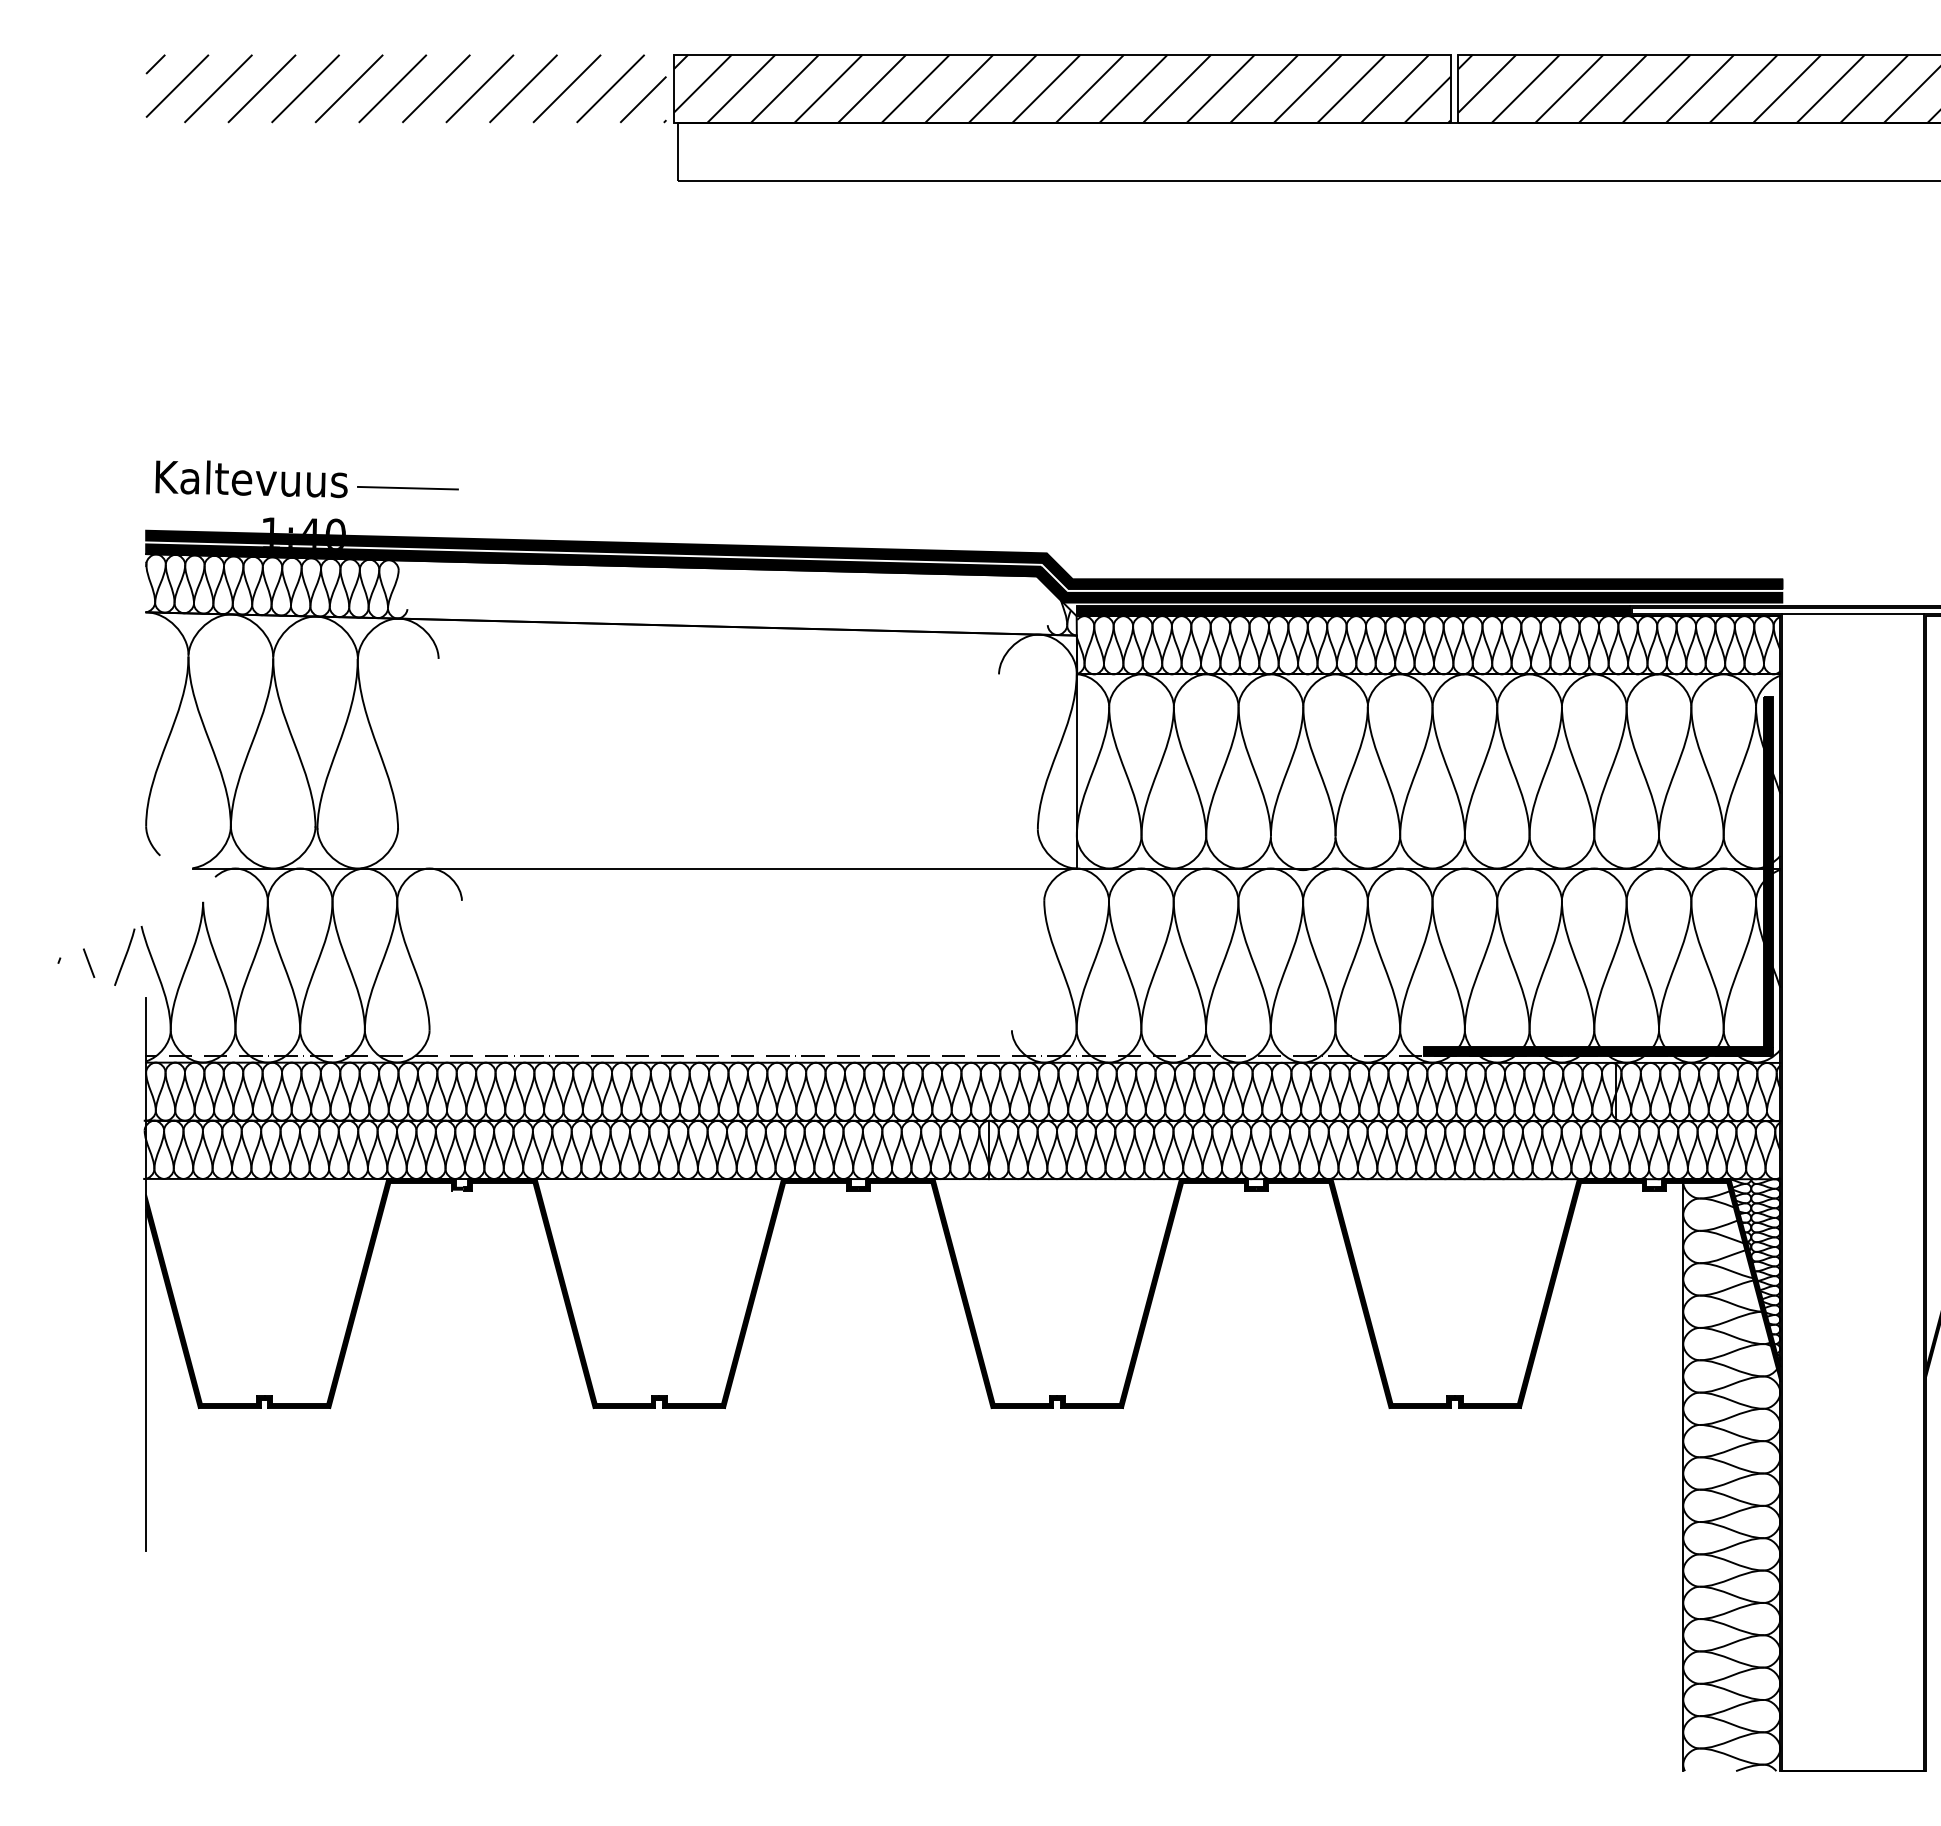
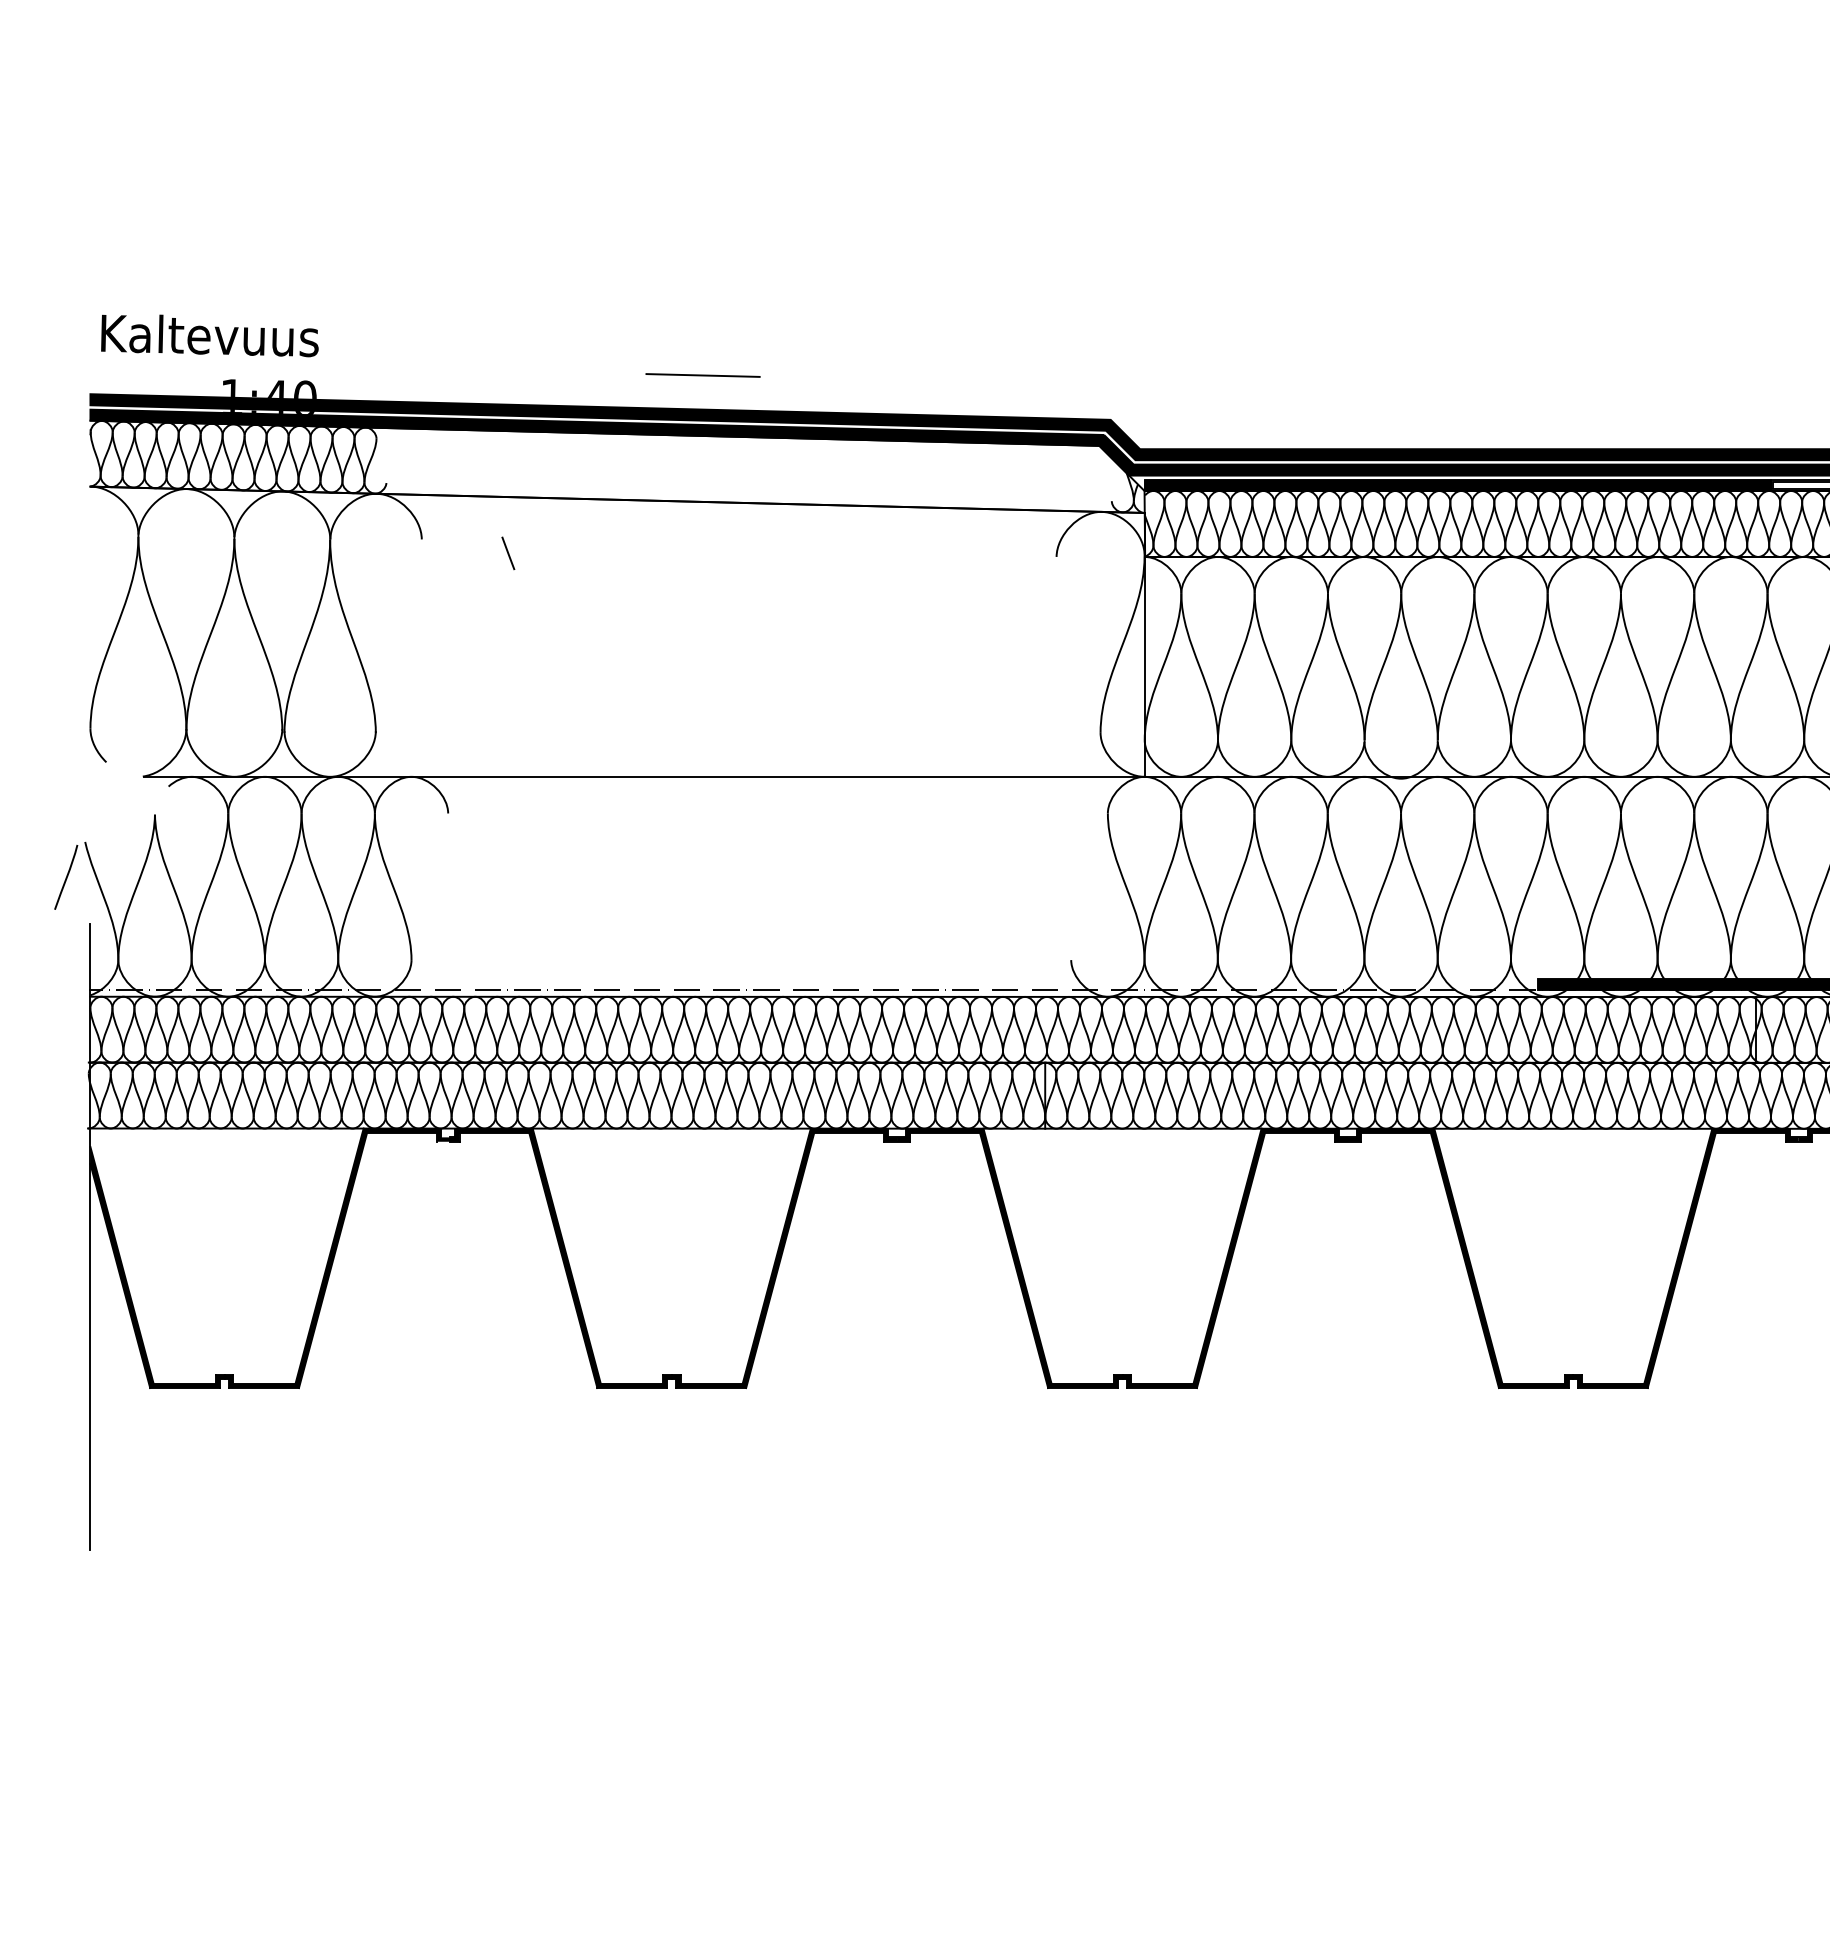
line: (407, 488) -> (702, 375), moved
line: (89, 962) -> (508, 552), moved

